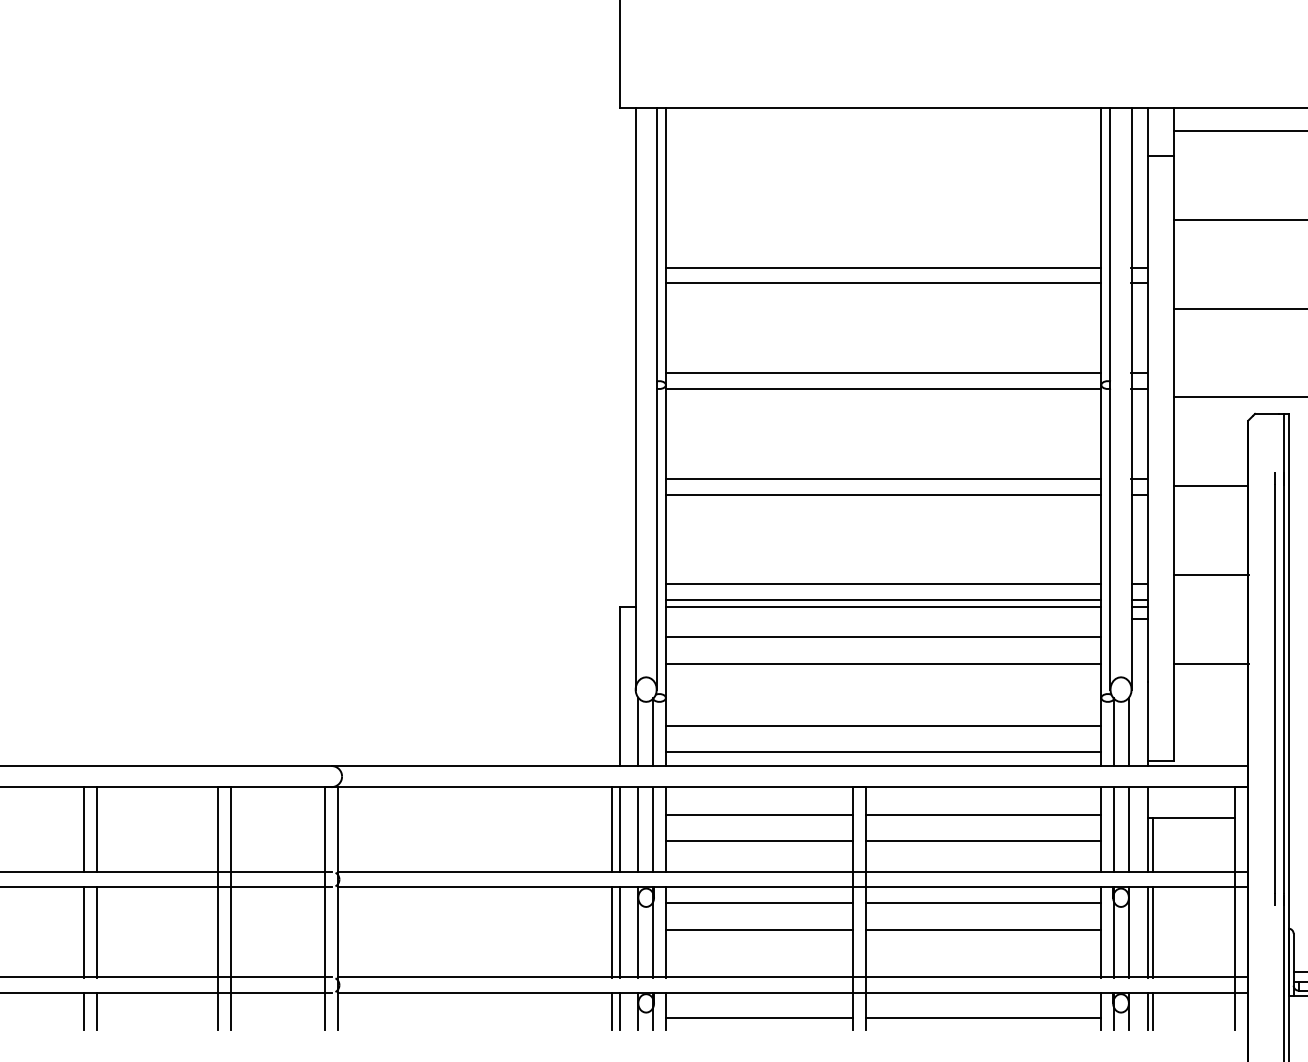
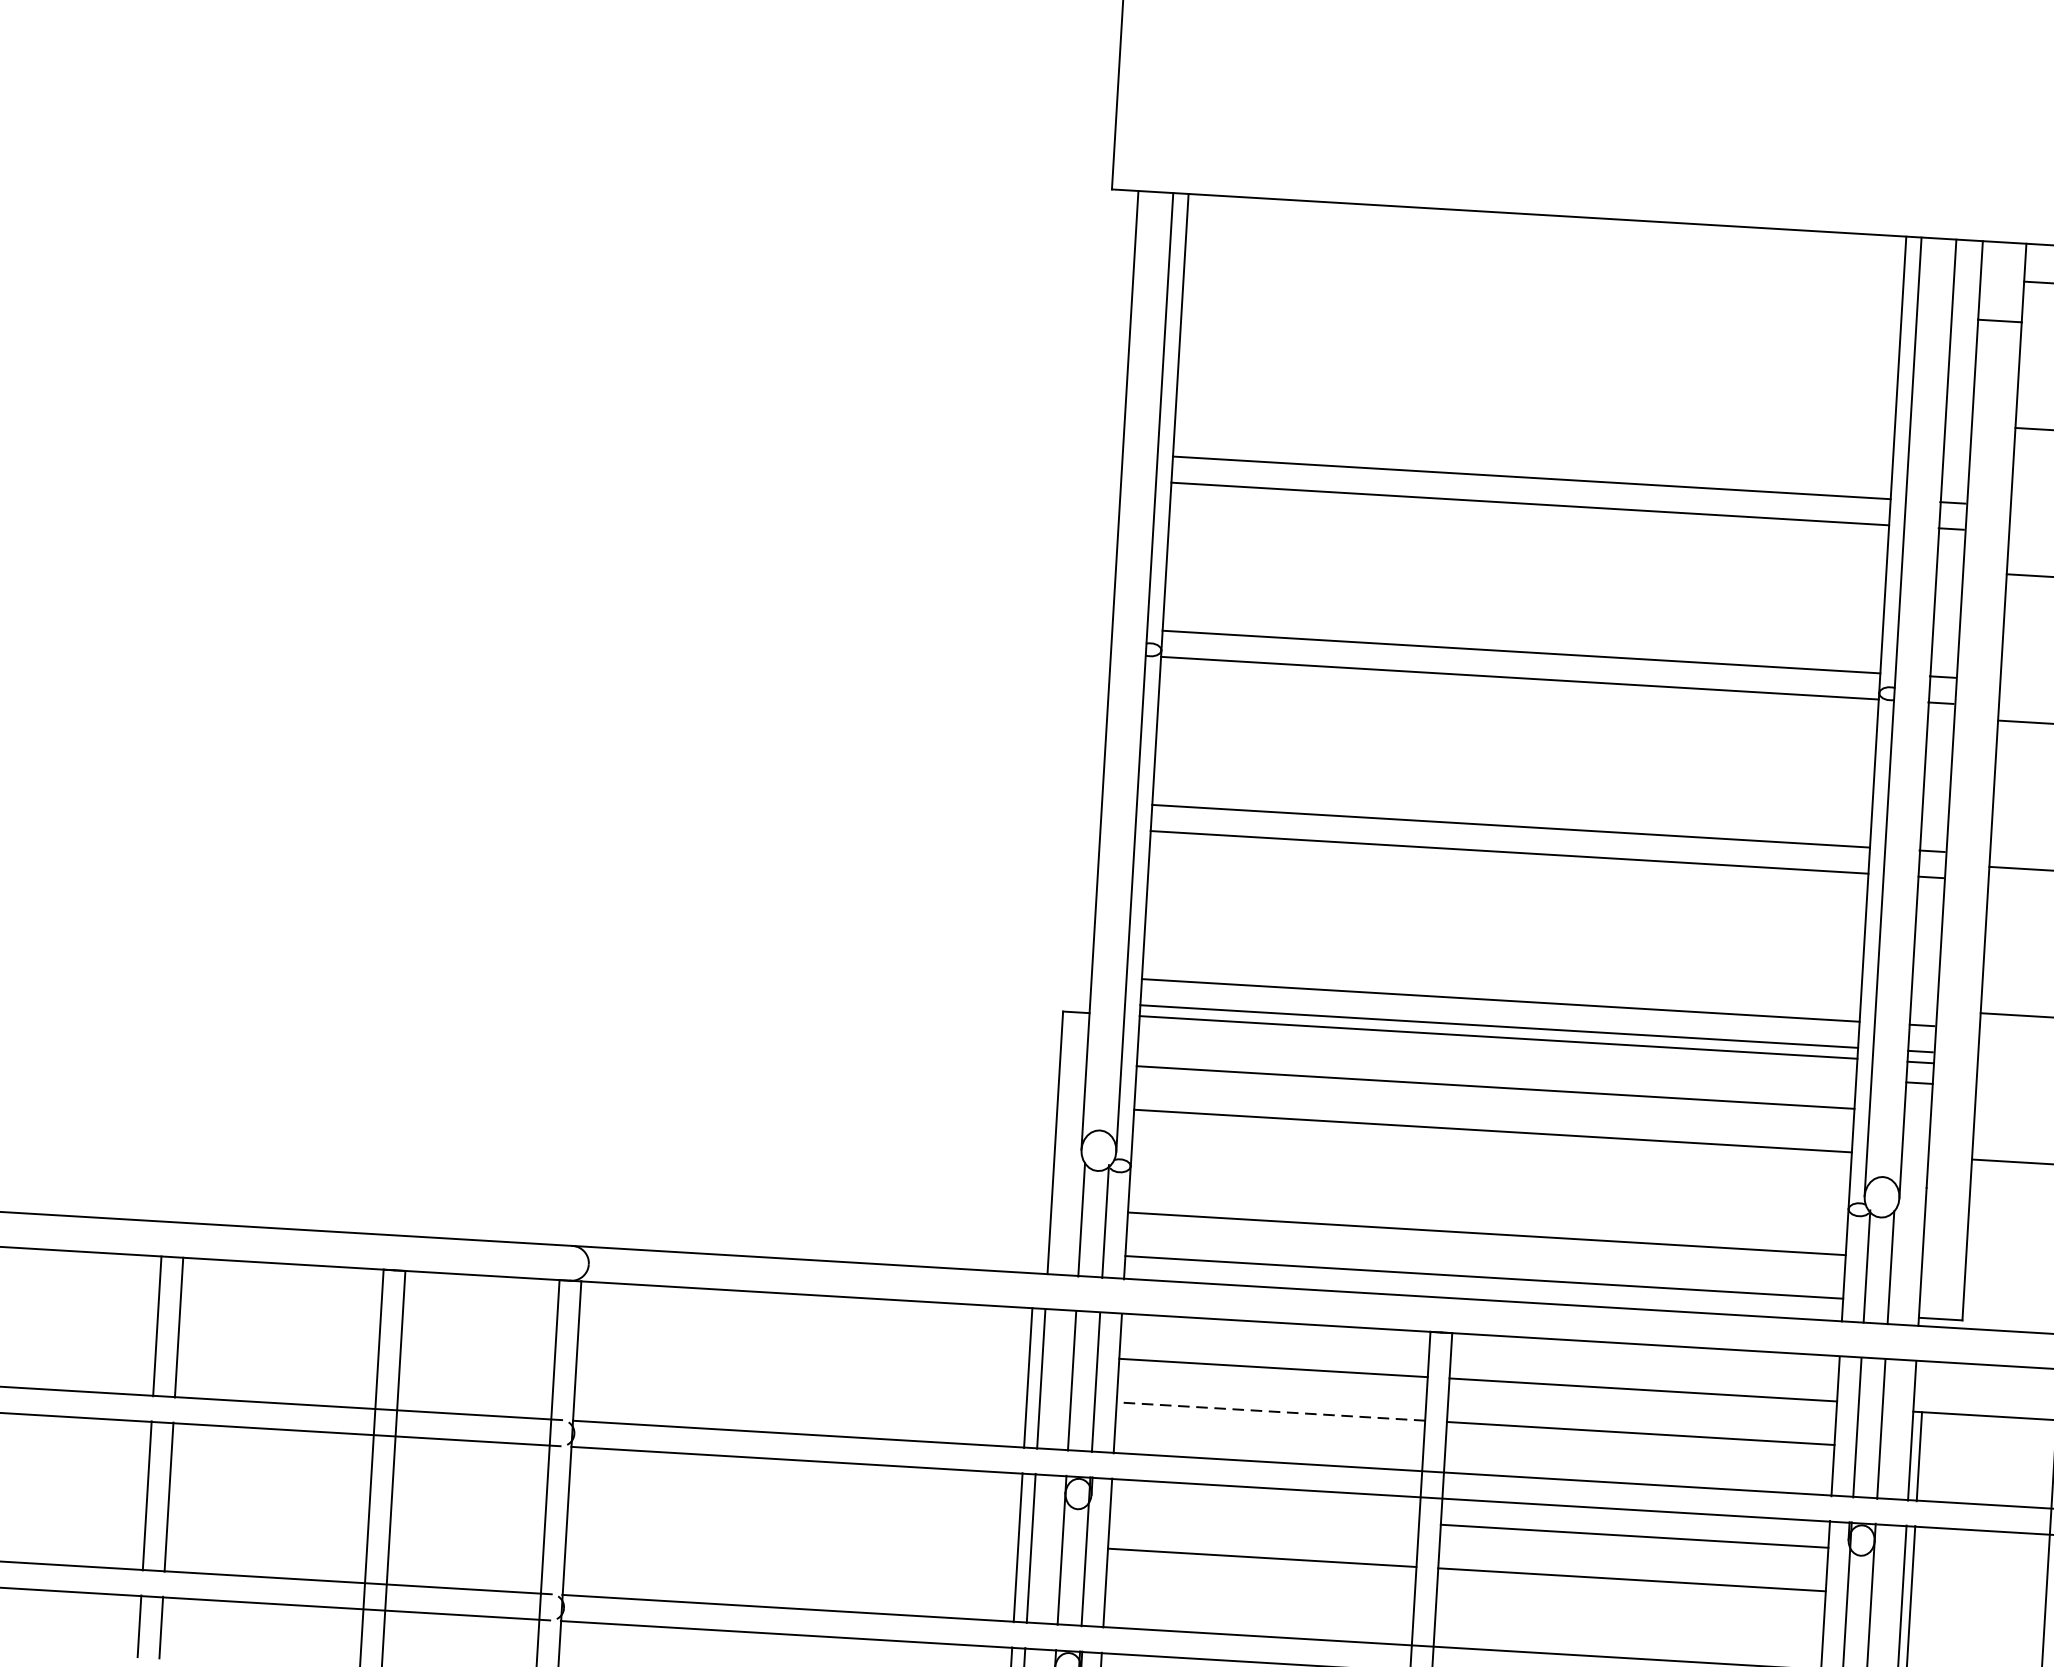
line: (759, 841) -> (1270, 1412), solid -> dashed
line: (758, 903) -> (1263, 1514), removed

